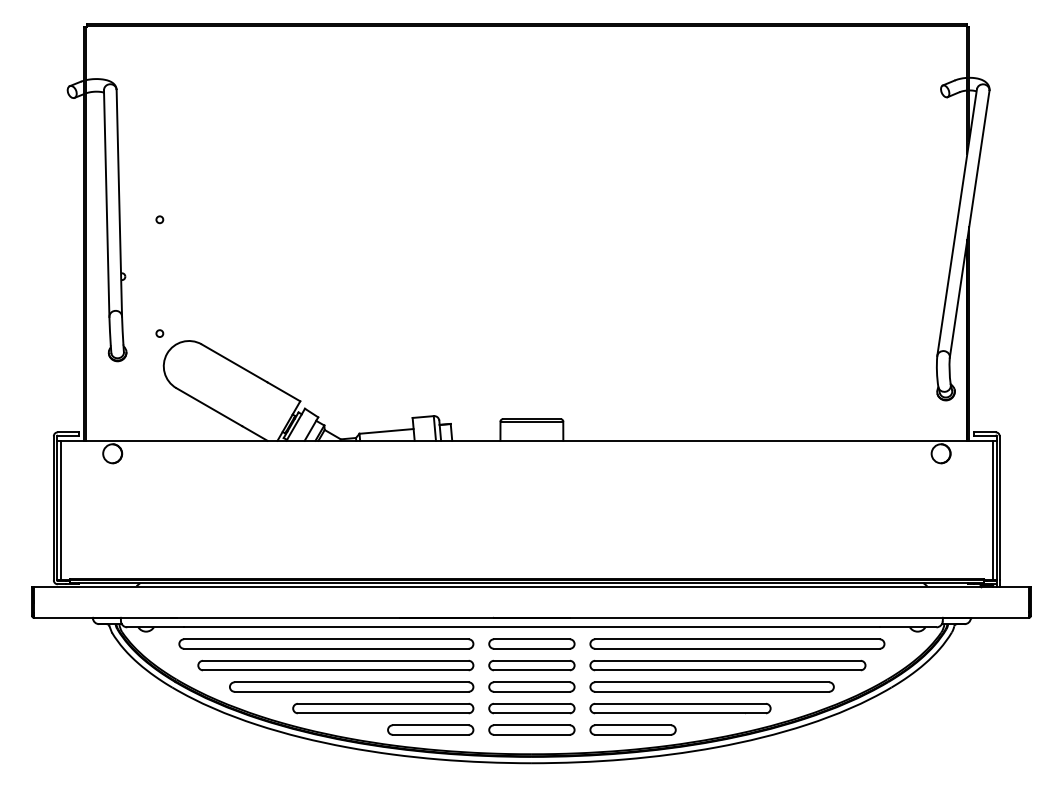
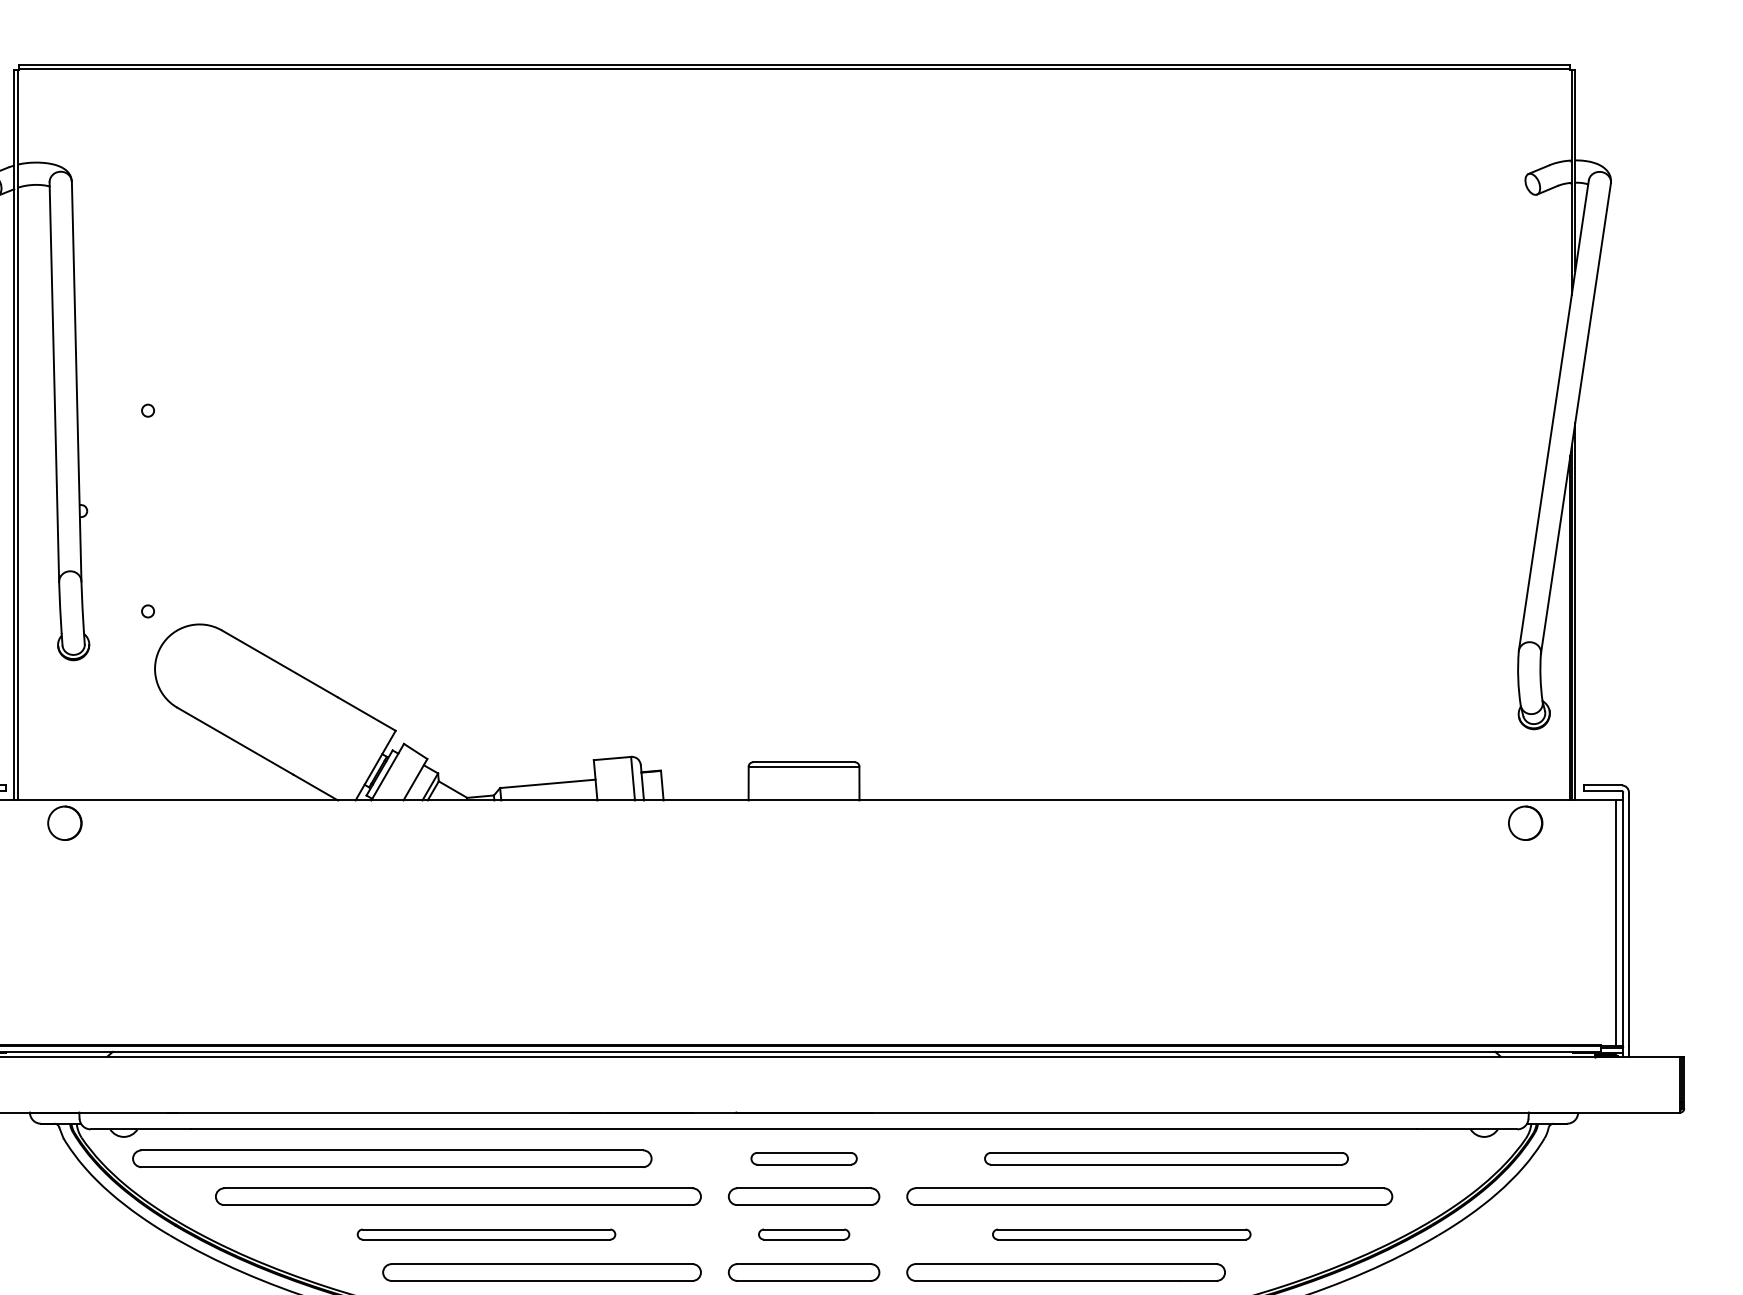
part: (326, 643) -> (392, 1157), moved
part: (531, 643) -> (803, 1157), size x0.7
part: (737, 643) -> (1166, 1157), size x0.7
part: (351, 686) -> (485, 1233), size x0.6
part: (531, 686) -> (803, 1233), size x0.6
part: (711, 686) -> (1120, 1233), size x0.6

